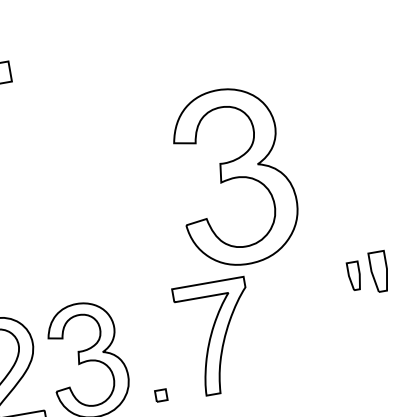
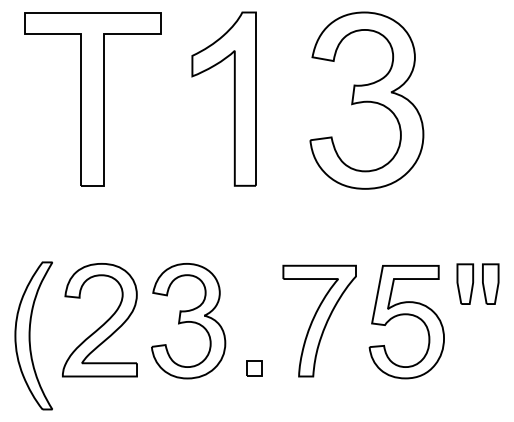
part: (94, 133) -> (233, 98), added
part: (234, 176) -> (366, 100), moved
part: (354, 275) -> (465, 283), size x1.43
part: (301, 317) -> (406, 315), added
part: (161, 395) -> (254, 368), size x1.43

